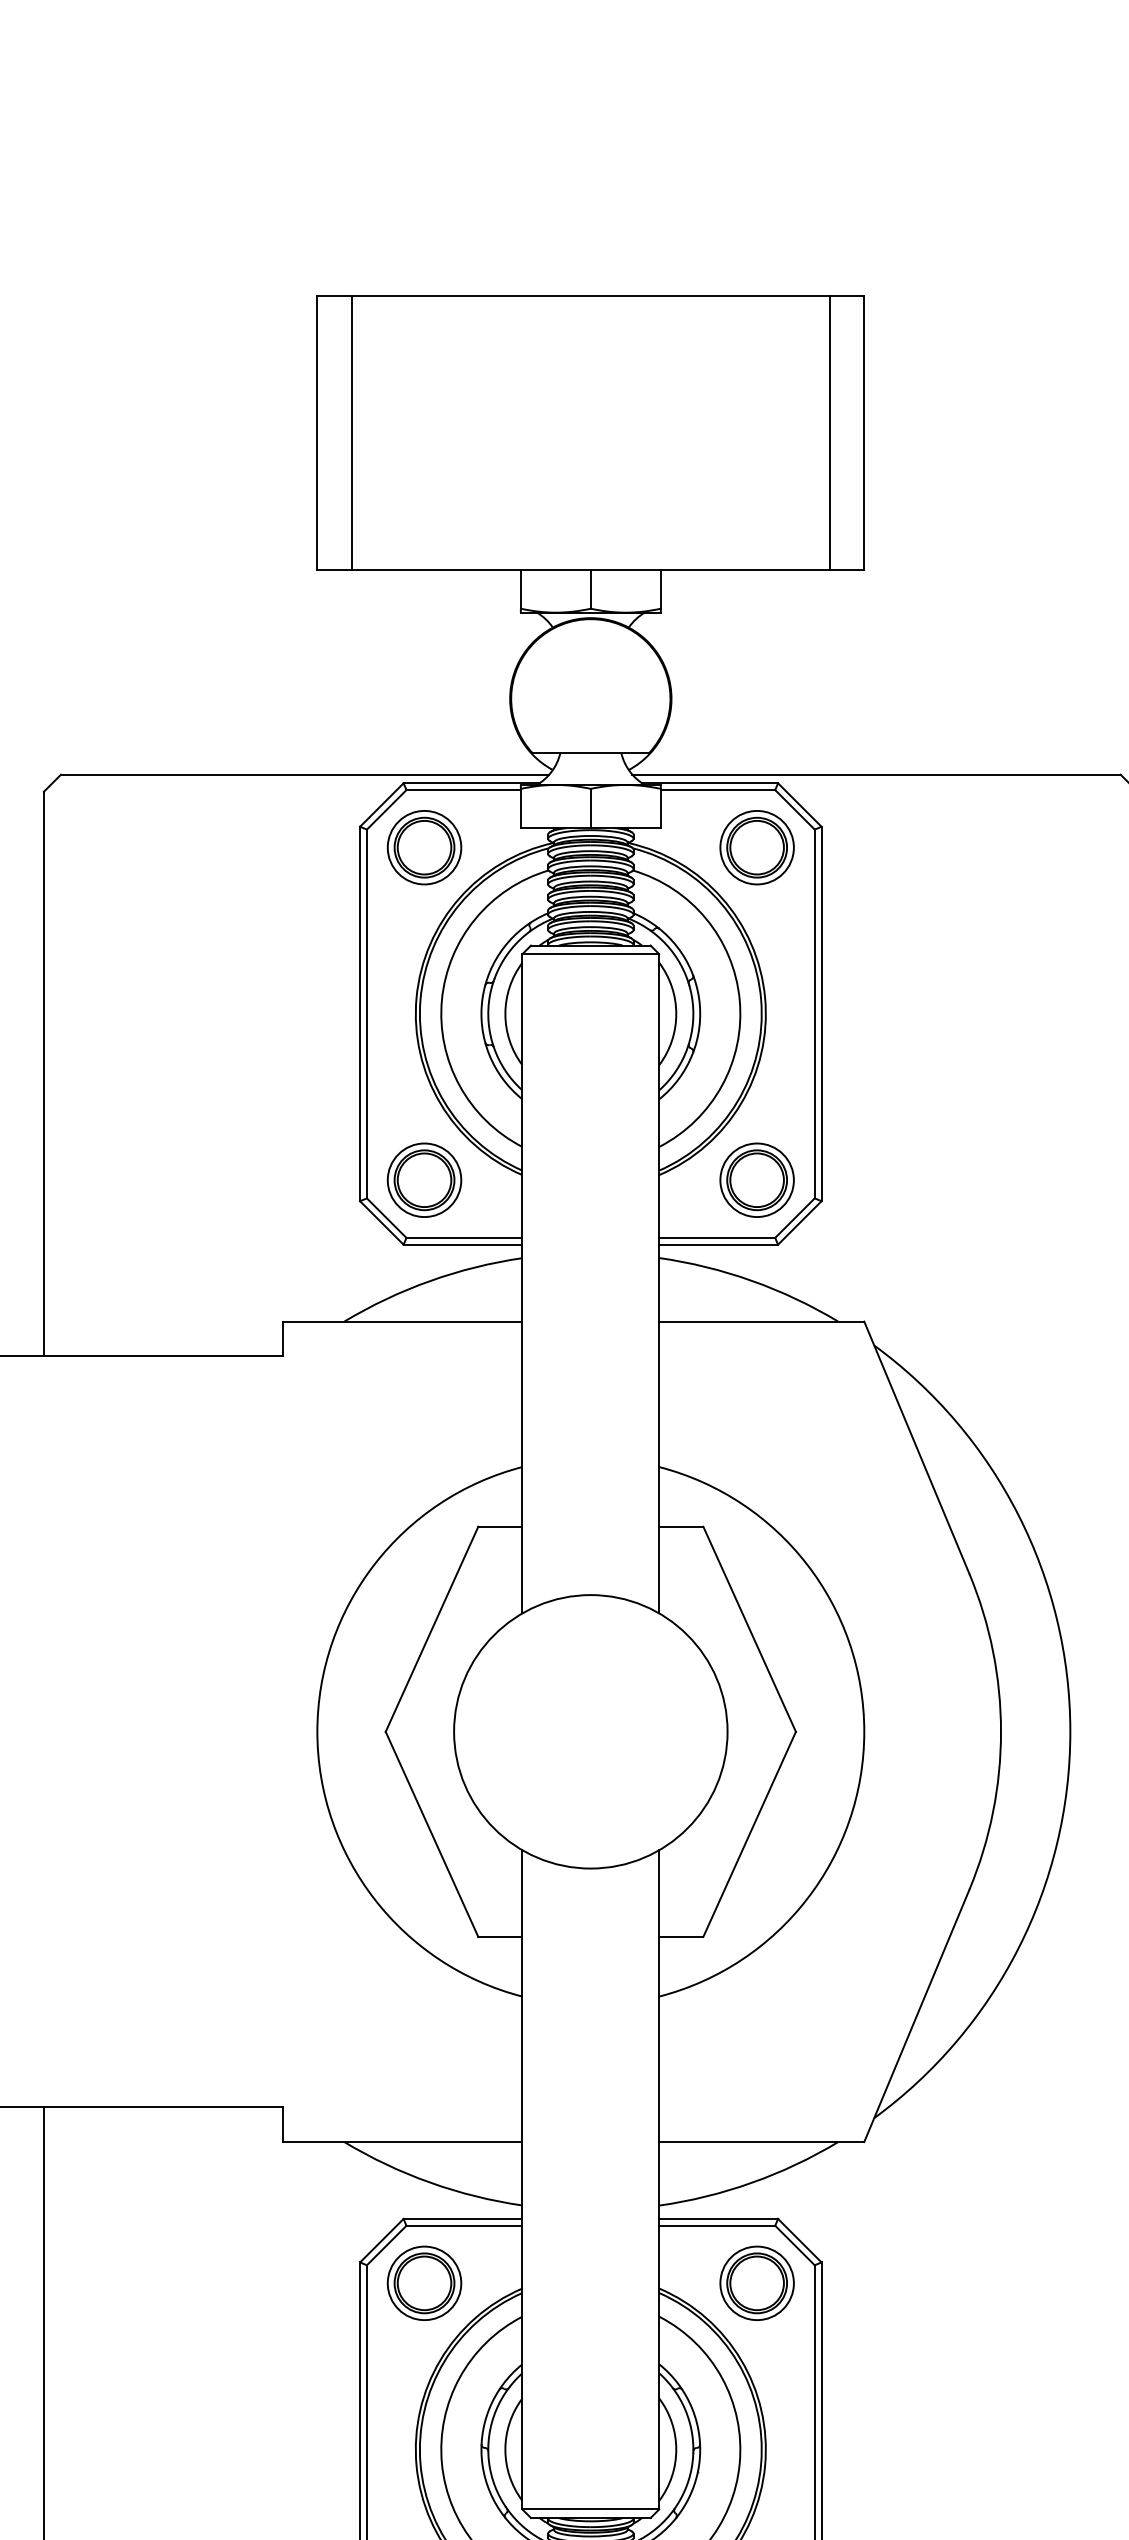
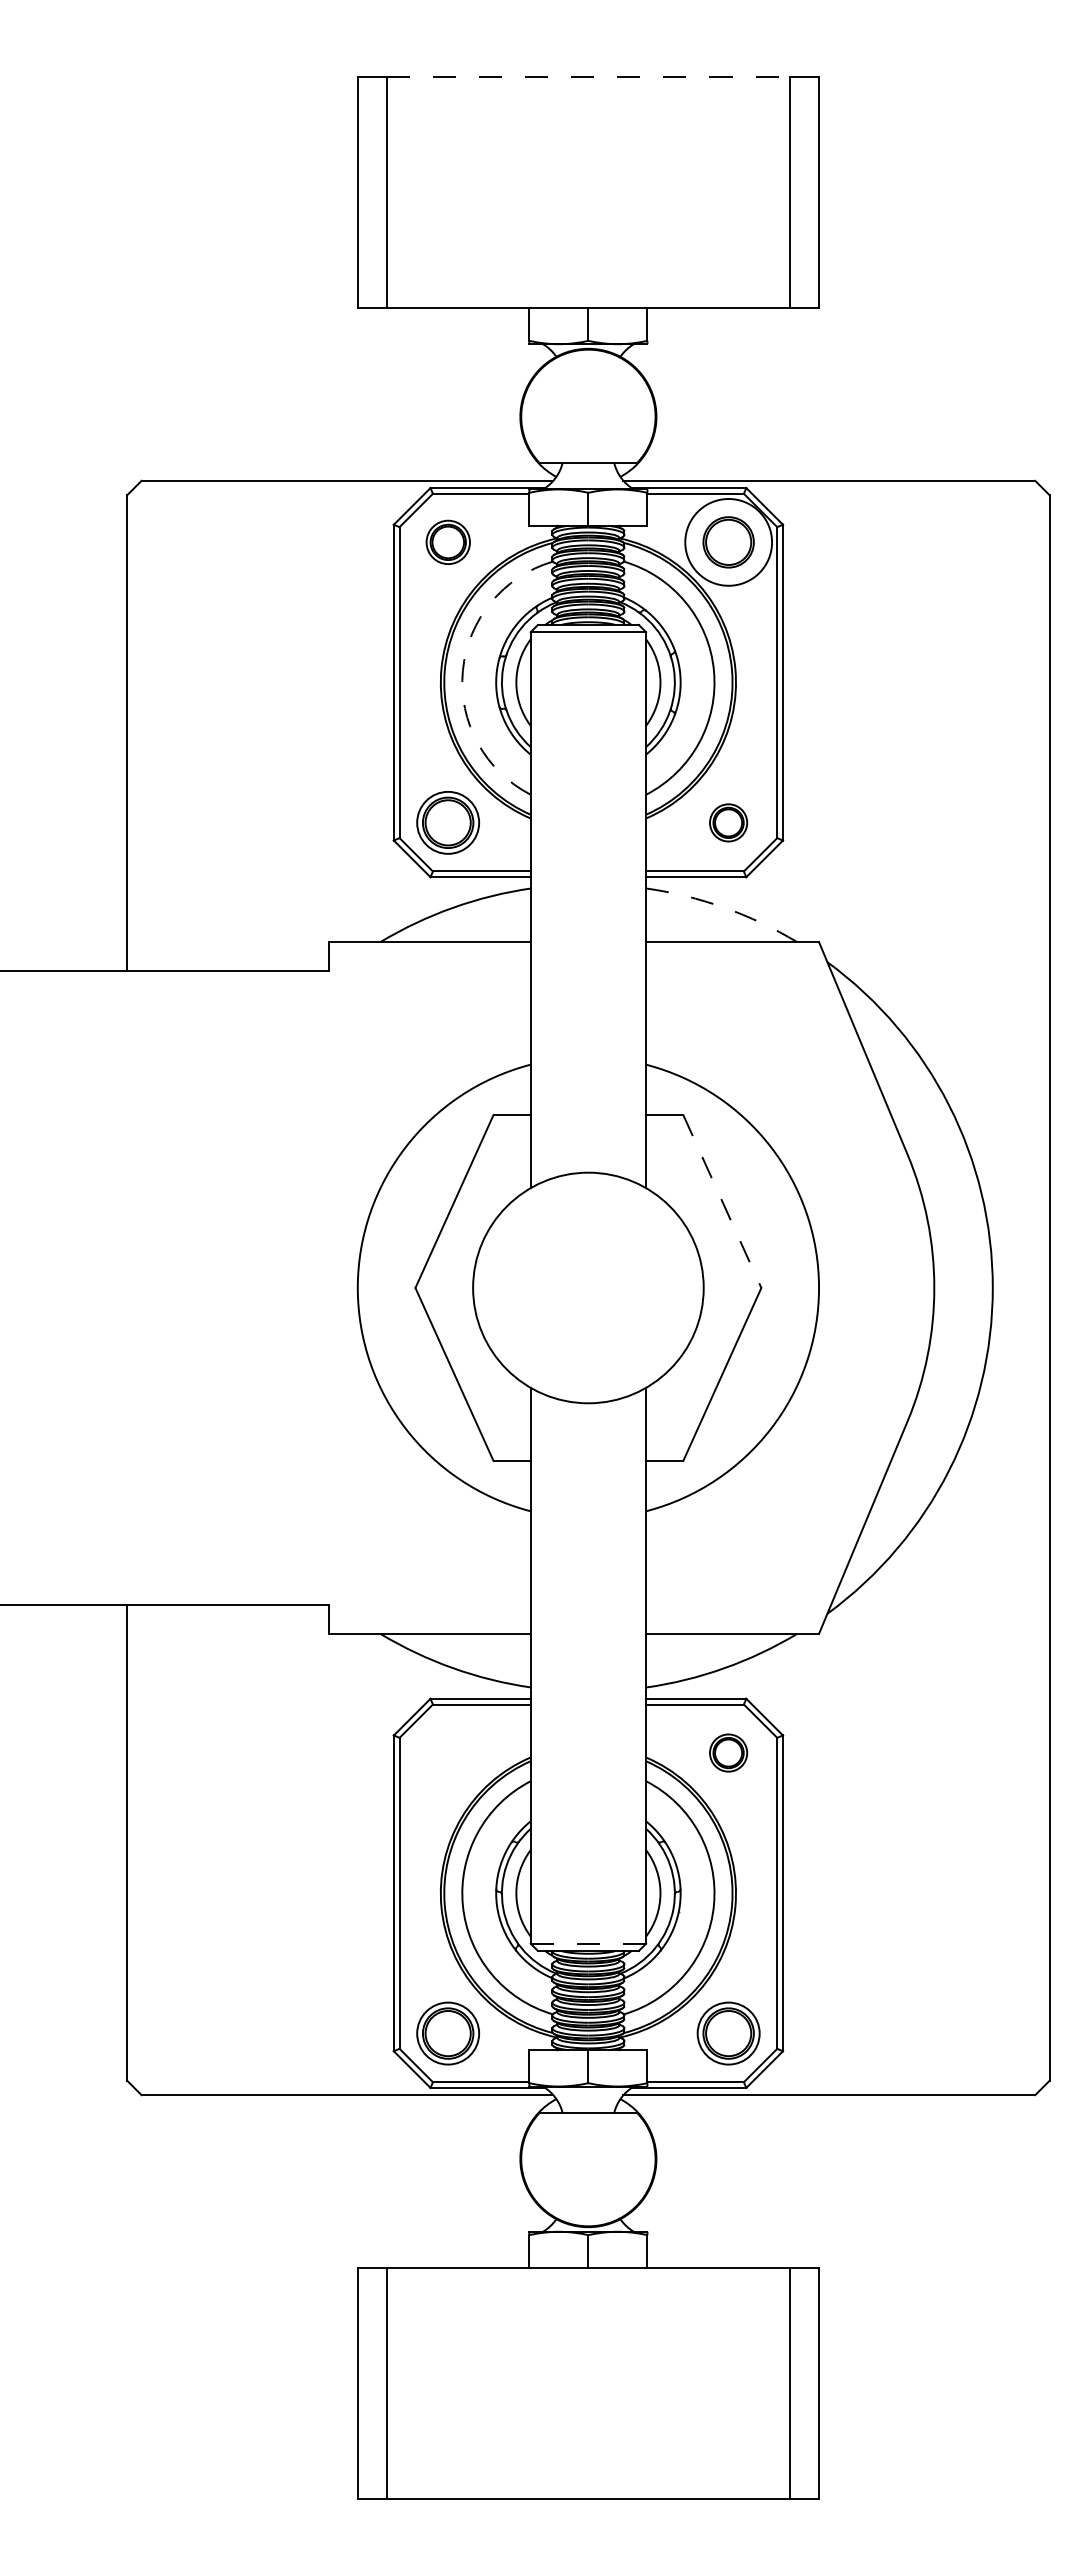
line: (590, 296) -> (588, 77), solid -> dashed
part: (424, 847) -> (448, 542), size x0.7
circle: (756, 847) -> (728, 542), size x1.4
arc: (441, 999) -> (462, 670), solid -> dashed
part: (756, 1179) -> (728, 822), size x0.6
arc: (752, 1280) -> (724, 907), solid -> dashed
line: (749, 1629) -> (722, 1201), solid -> dashed
part: (424, 2282) -> (448, 1752), removed
part: (756, 2282) -> (728, 1752), size x0.6
line: (590, 2509) -> (588, 1943), solid -> dashed

